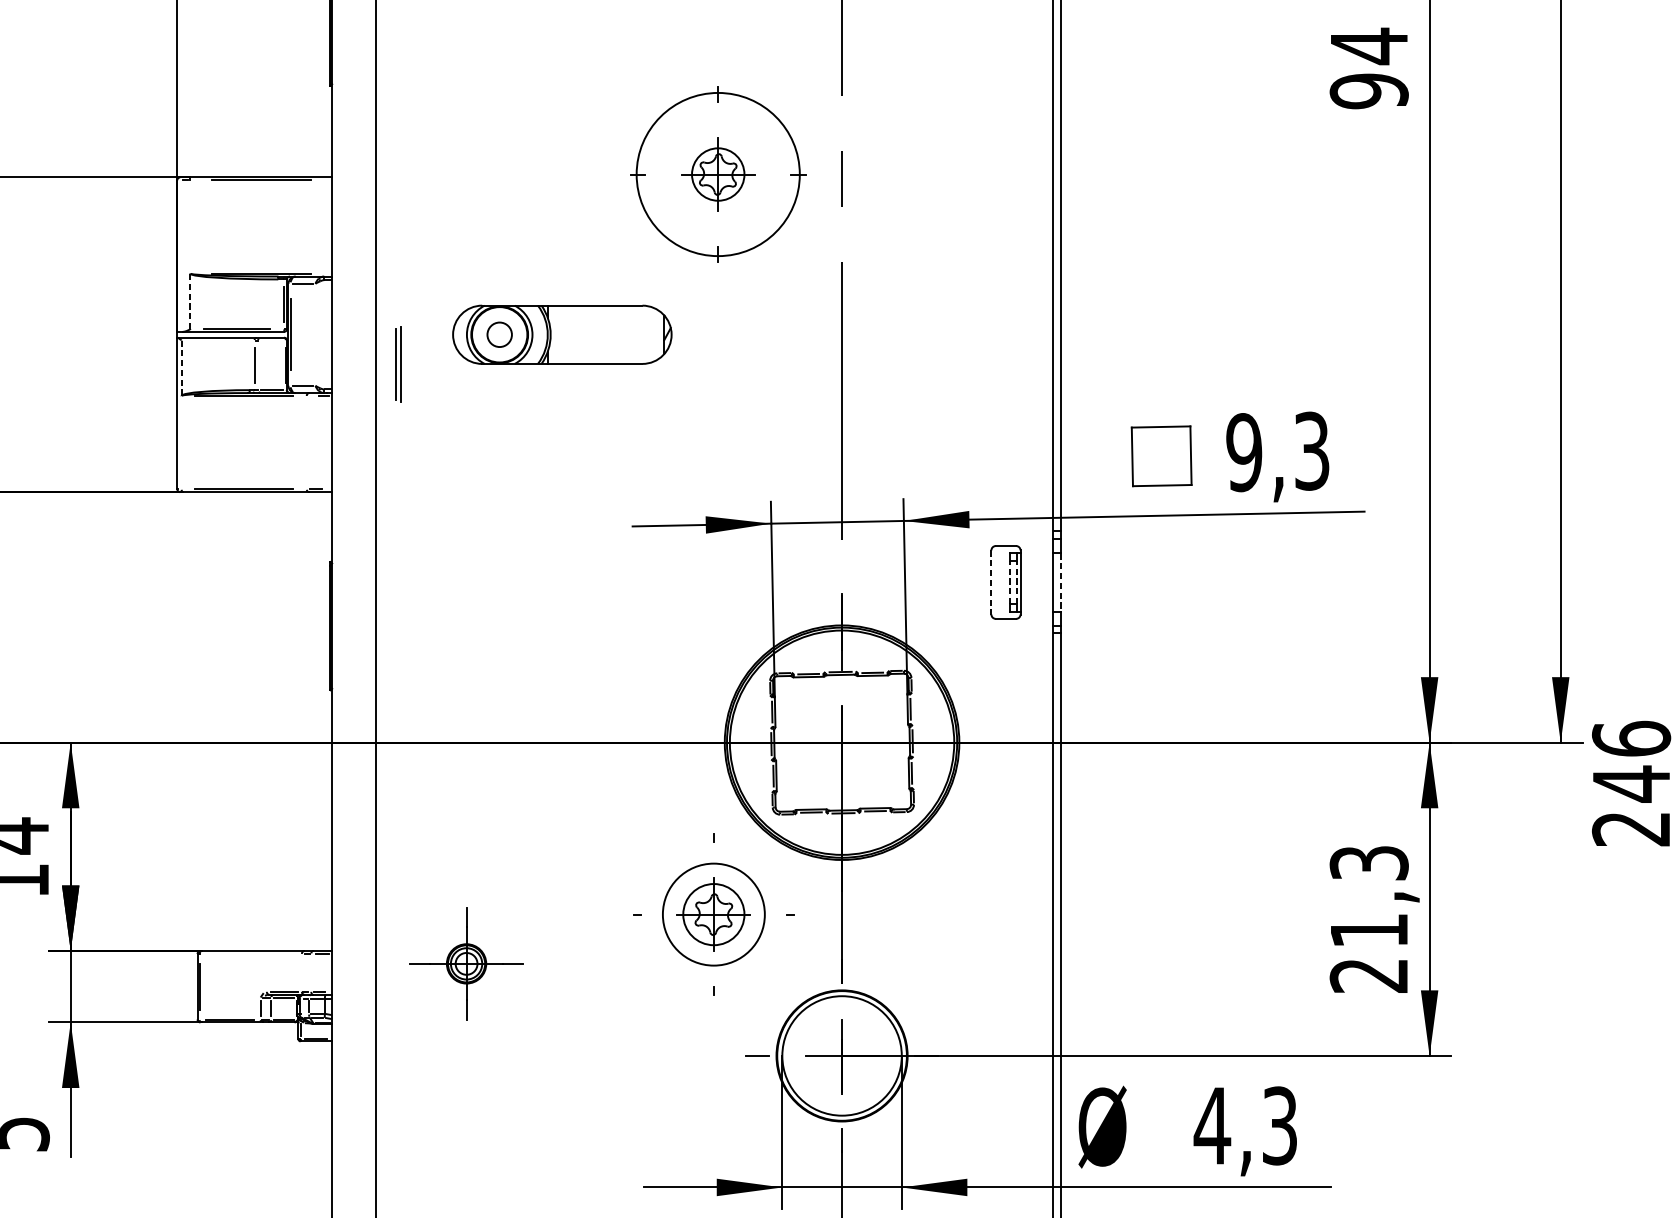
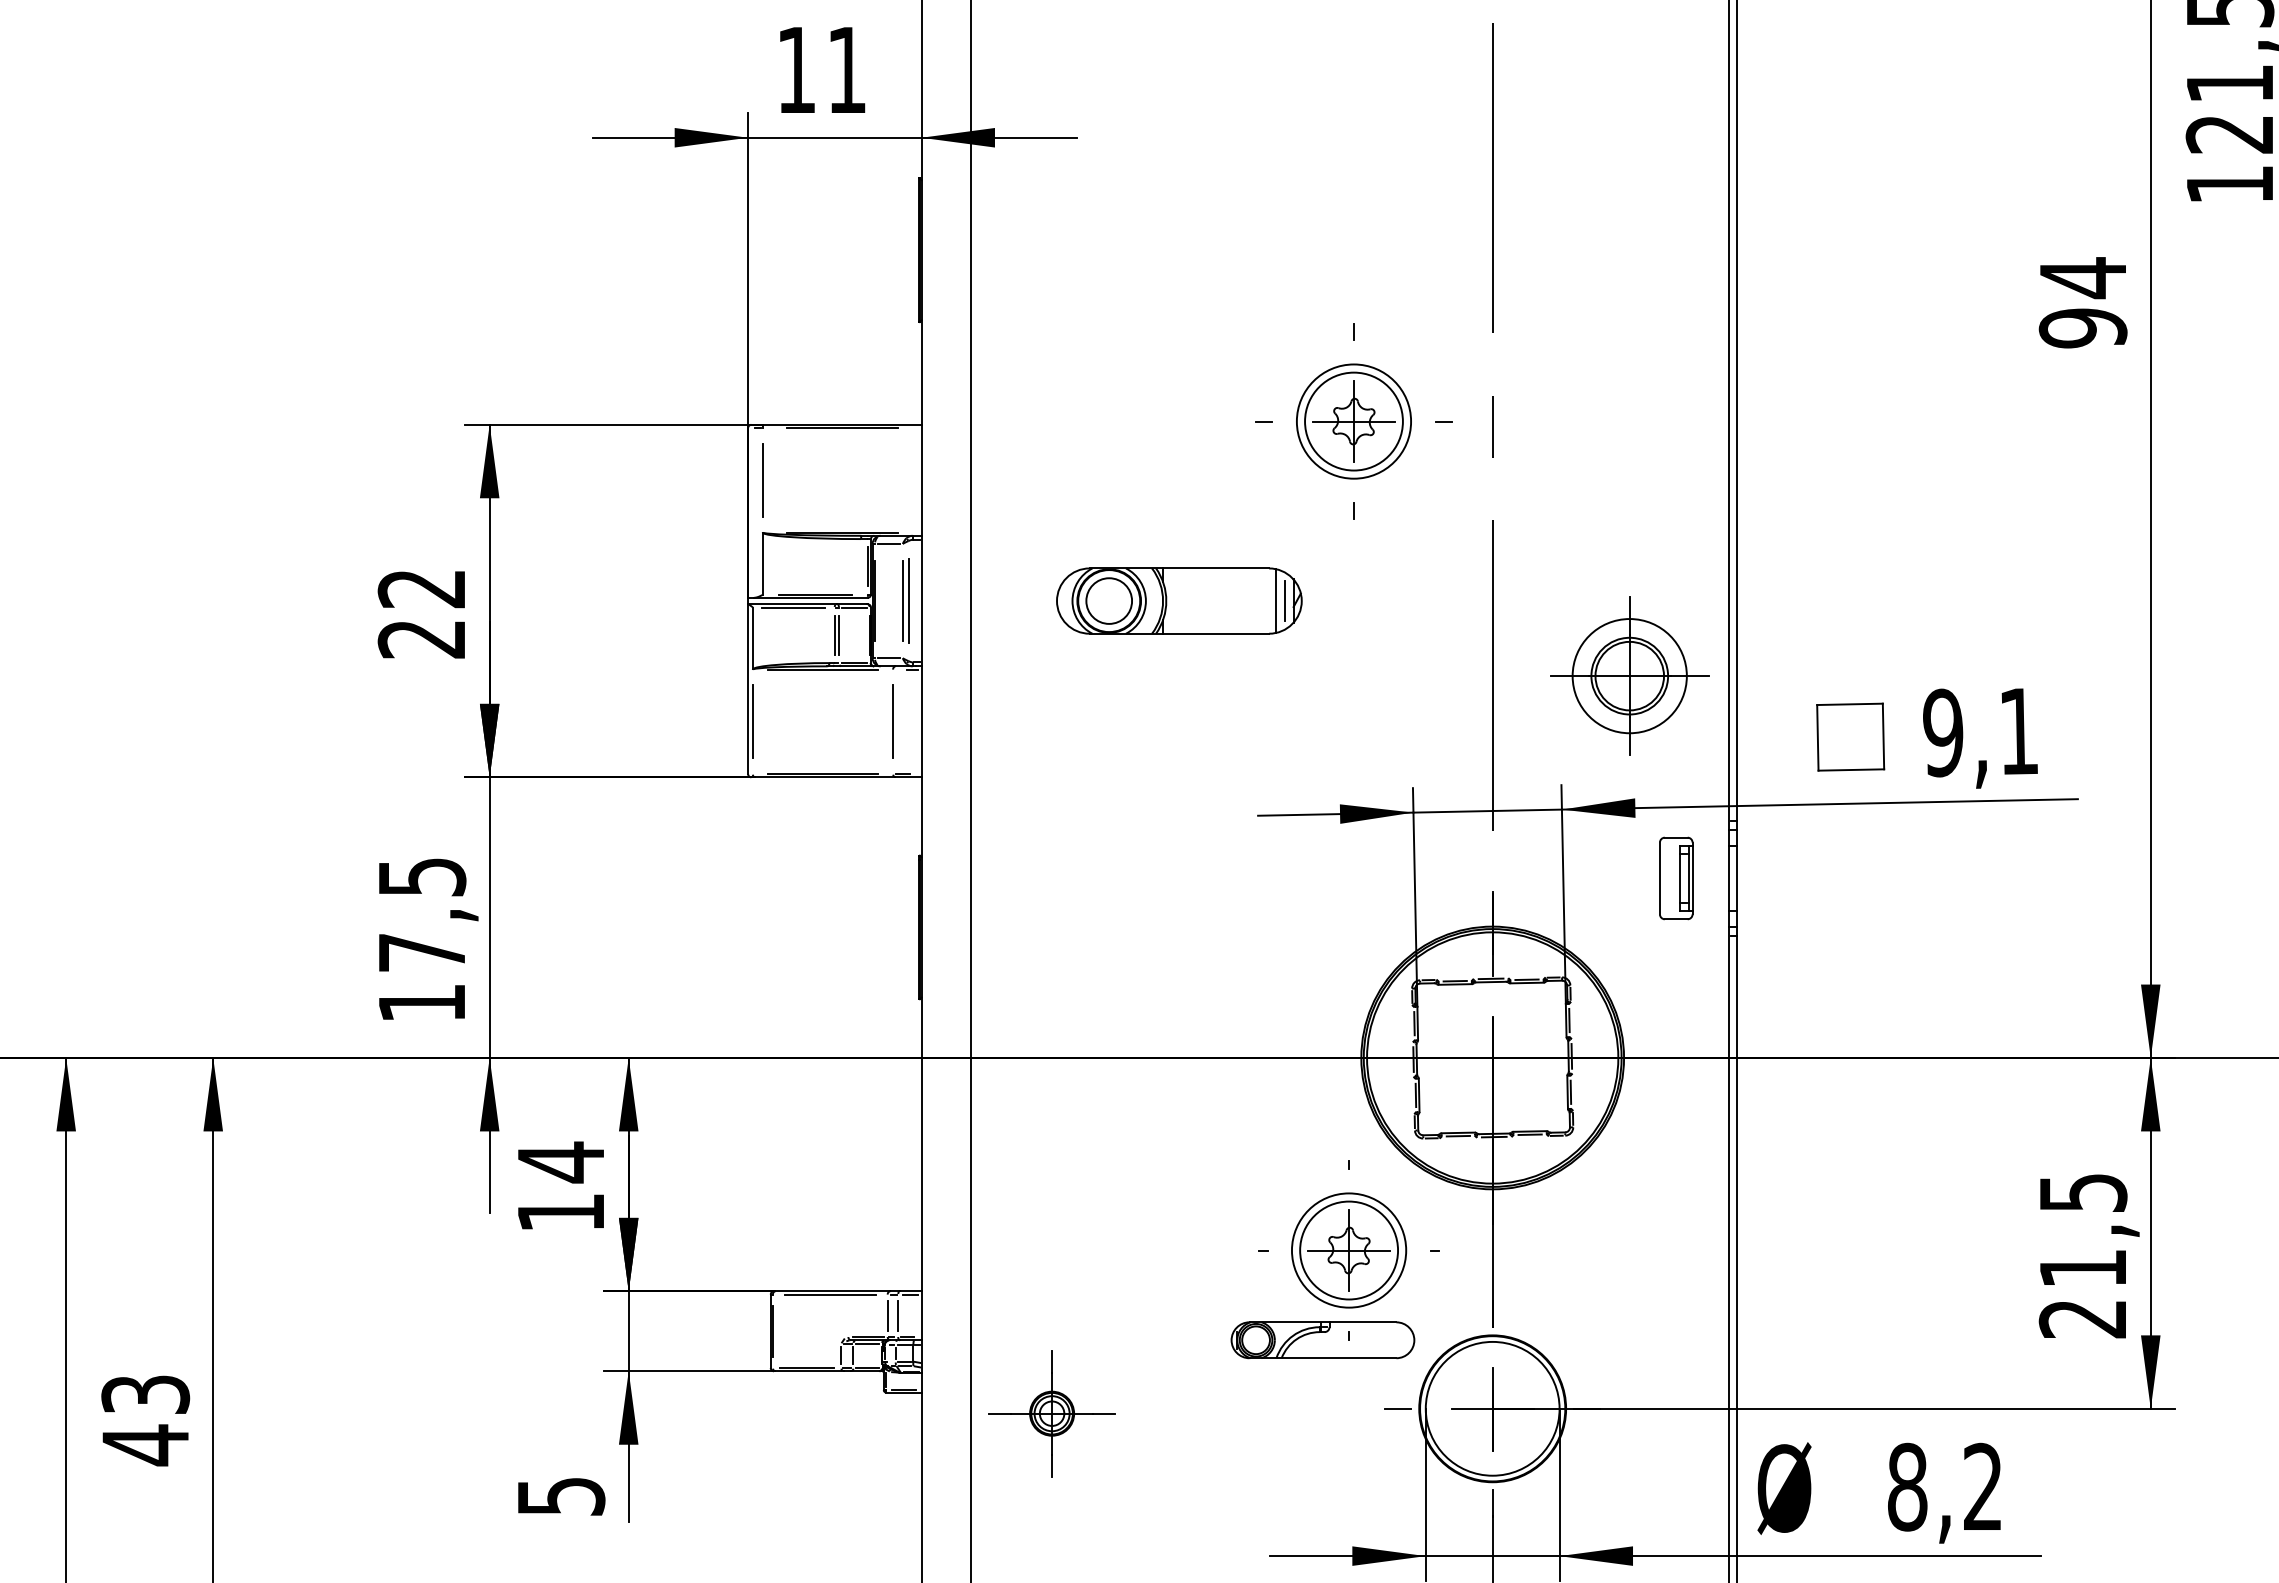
circle: (717, 174) -> (1353, 421), size x0.62
circle: (717, 174) -> (1353, 421), size x1.67
line: (190, 227) -> (762, 480), added
line: (190, 301) -> (762, 563), dashed -> solid
circle: (499, 334) -> (1109, 600), size x1.67
line: (657, 334) -> (1285, 600), added
line: (648, 335) -> (1275, 601), added
line: (217, 340) -> (793, 607), added
line: (272, 340) -> (854, 607), added
part: (398, 363) -> (905, 600), moved
line: (258, 364) -> (839, 634), added
line: (181, 368) -> (752, 638), dashed -> solid
part: (964, 401) -> (1629, 675), added
line: (181, 442) -> (752, 721), added
line: (307, 442) -> (893, 721), added
text: (1312, 451) -> (2019, 731), 9,3 -> 9,1
line: (1009, 581) -> (1680, 877), dashed -> solid
line: (1016, 581) -> (1688, 877), dashed -> solid
line: (991, 582) -> (1659, 878), dashed -> solid
line: (1060, 582) -> (1737, 878), dashed -> solid
text: (1368, 862) -> (2082, 1192), 21,3 -> 21,5
circle: (714, 914) -> (1349, 1250), size x1.43
line: (249, 953) -> (829, 1294), added
part: (466, 963) -> (1051, 1413), moved
line: (301, 972) -> (887, 1315), added
line: (311, 972) -> (898, 1315), added
part: (690, 994) -> (1322, 1340), added
text: (1245, 1125) -> (1944, 1486), 4,3 -> 8,2

